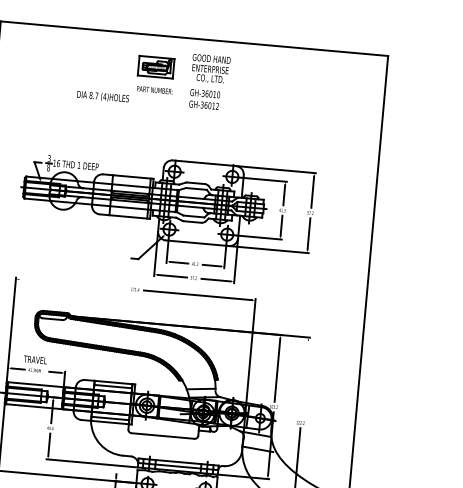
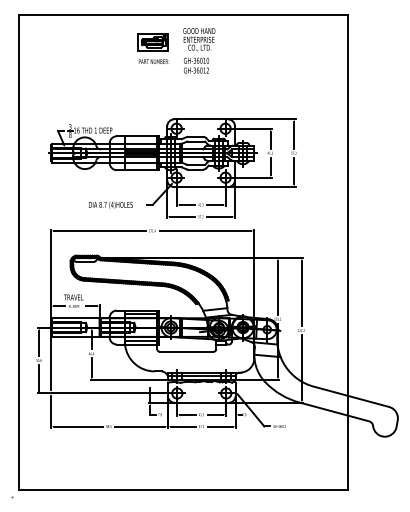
text: (102, 96) -> (110, 204), moved
line: (72, 283) -> (99, 230), added
line: (304, 379) -> (301, 293), added

